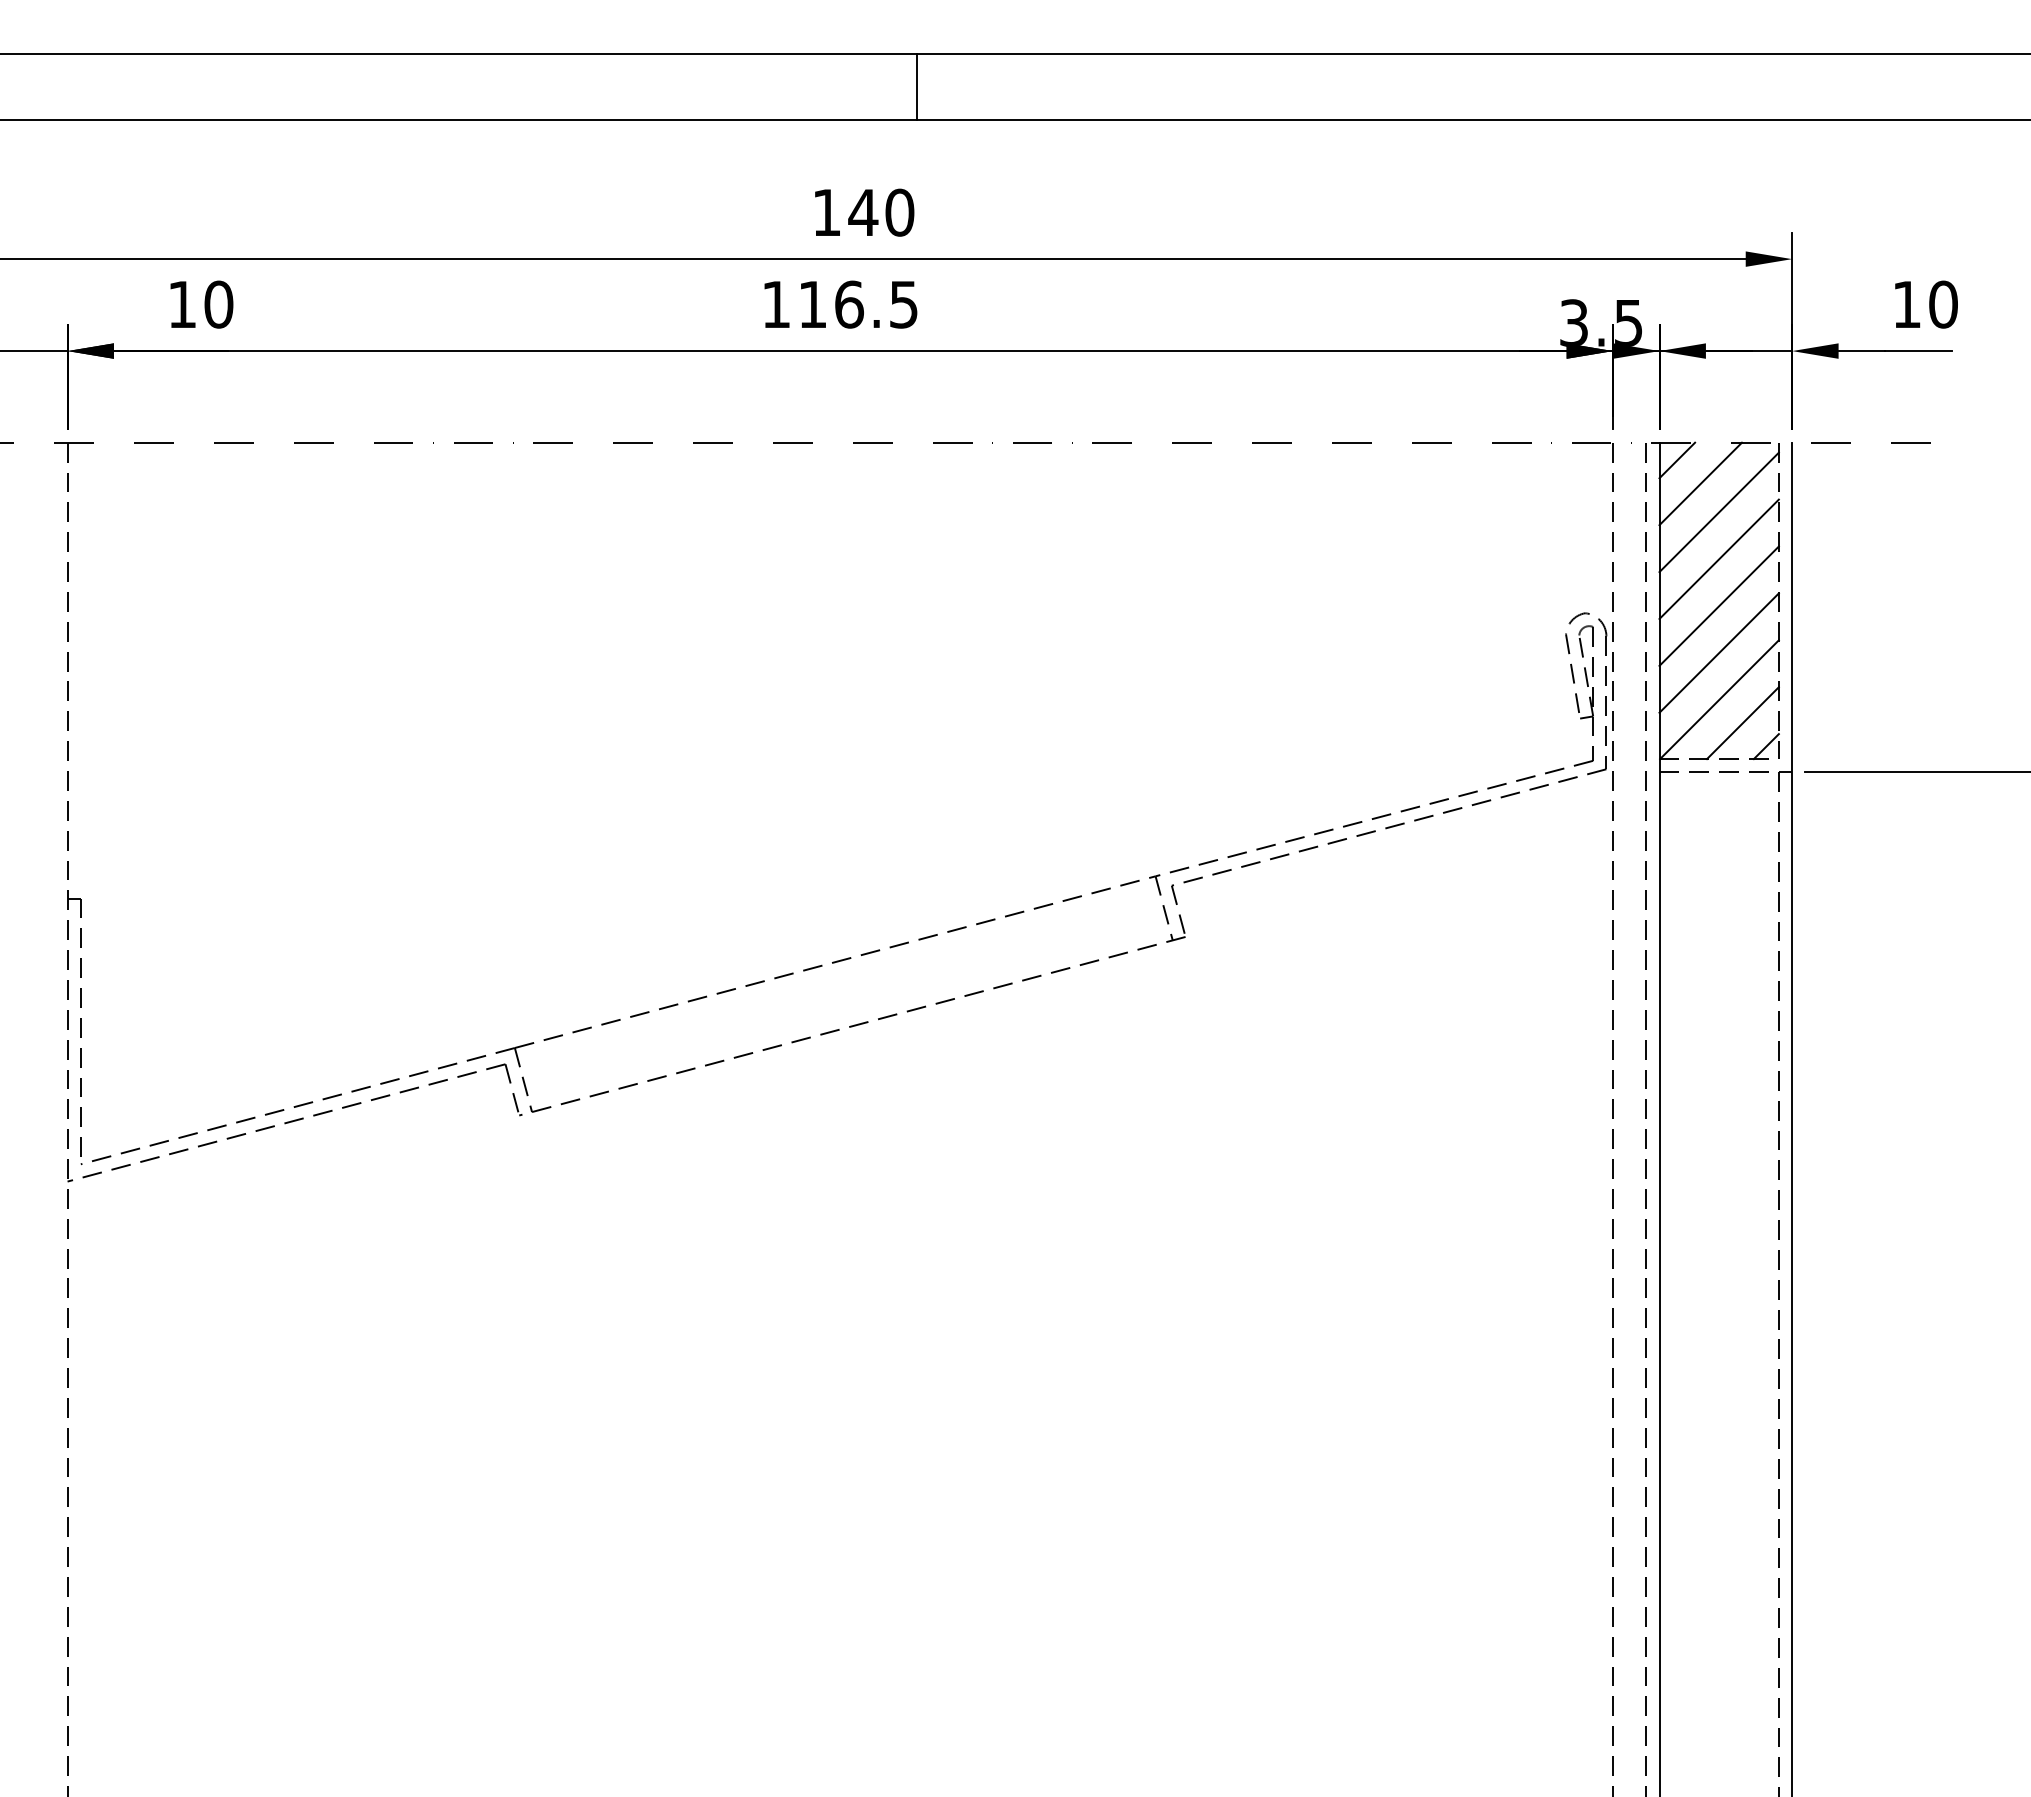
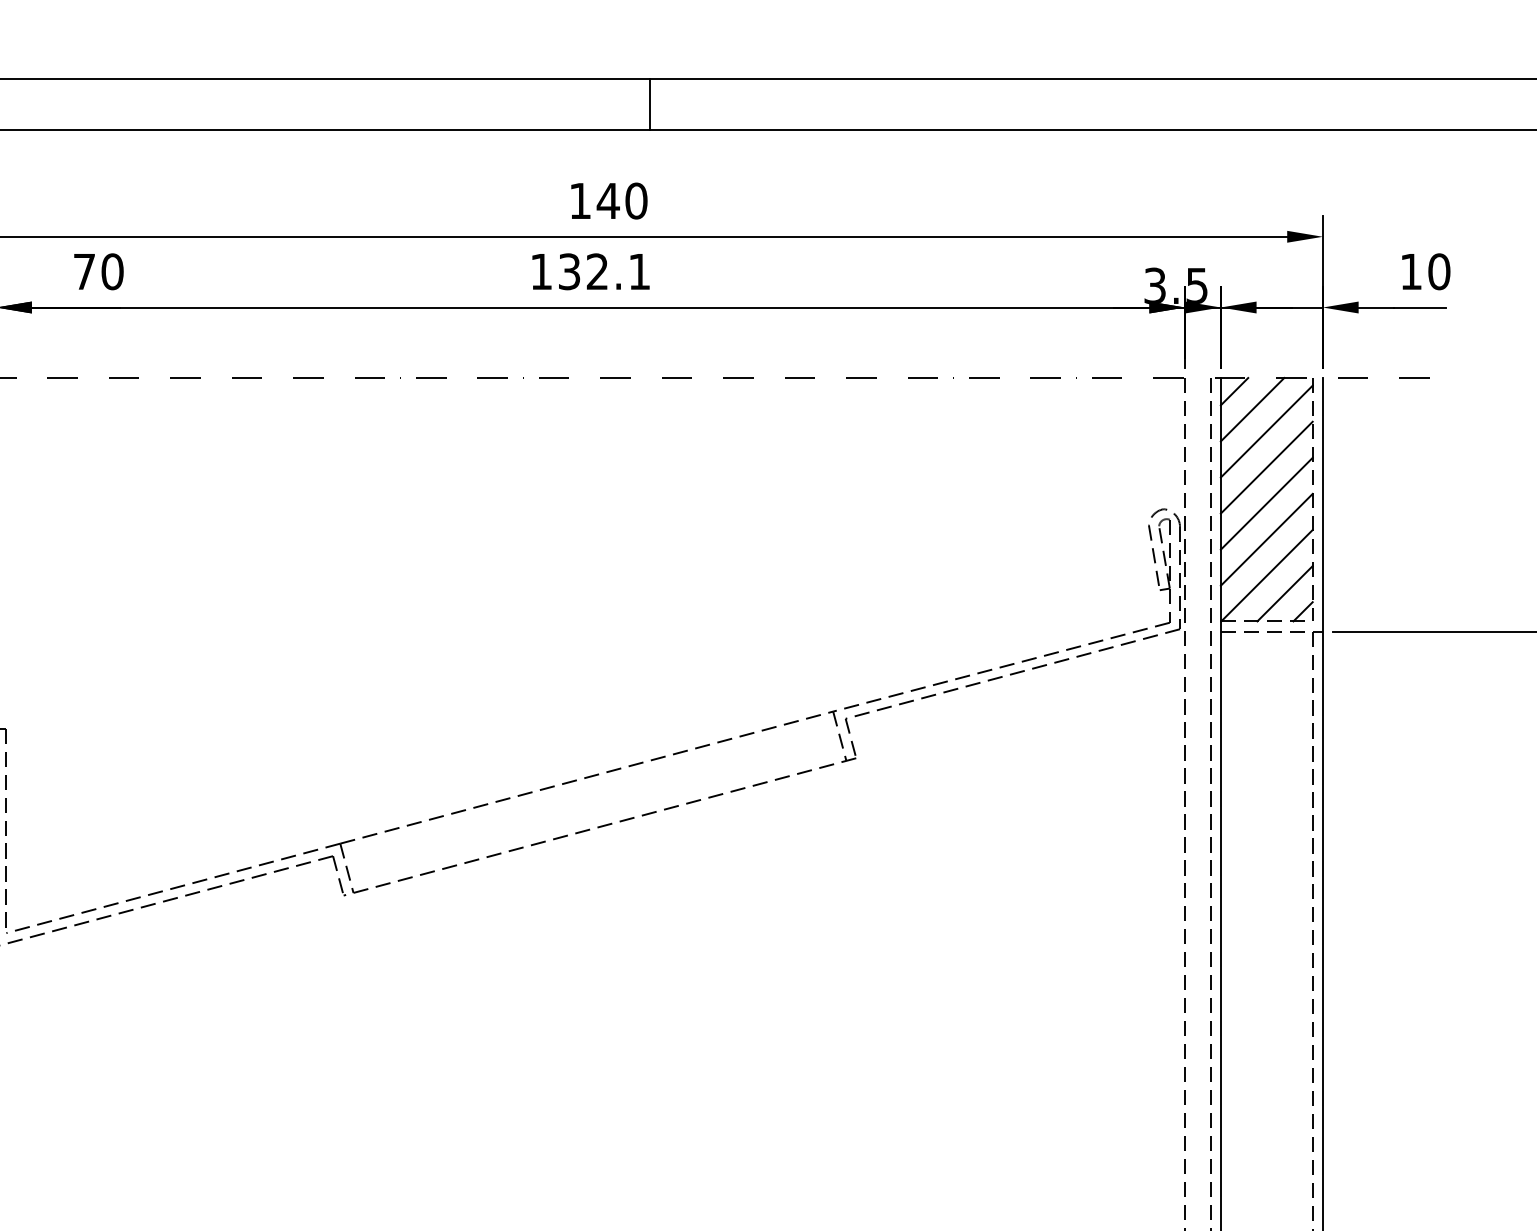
text: (182, 304) -> (84, 271), 10 -> 70
text: (858, 304) -> (604, 271), 116.5 -> 132.1

